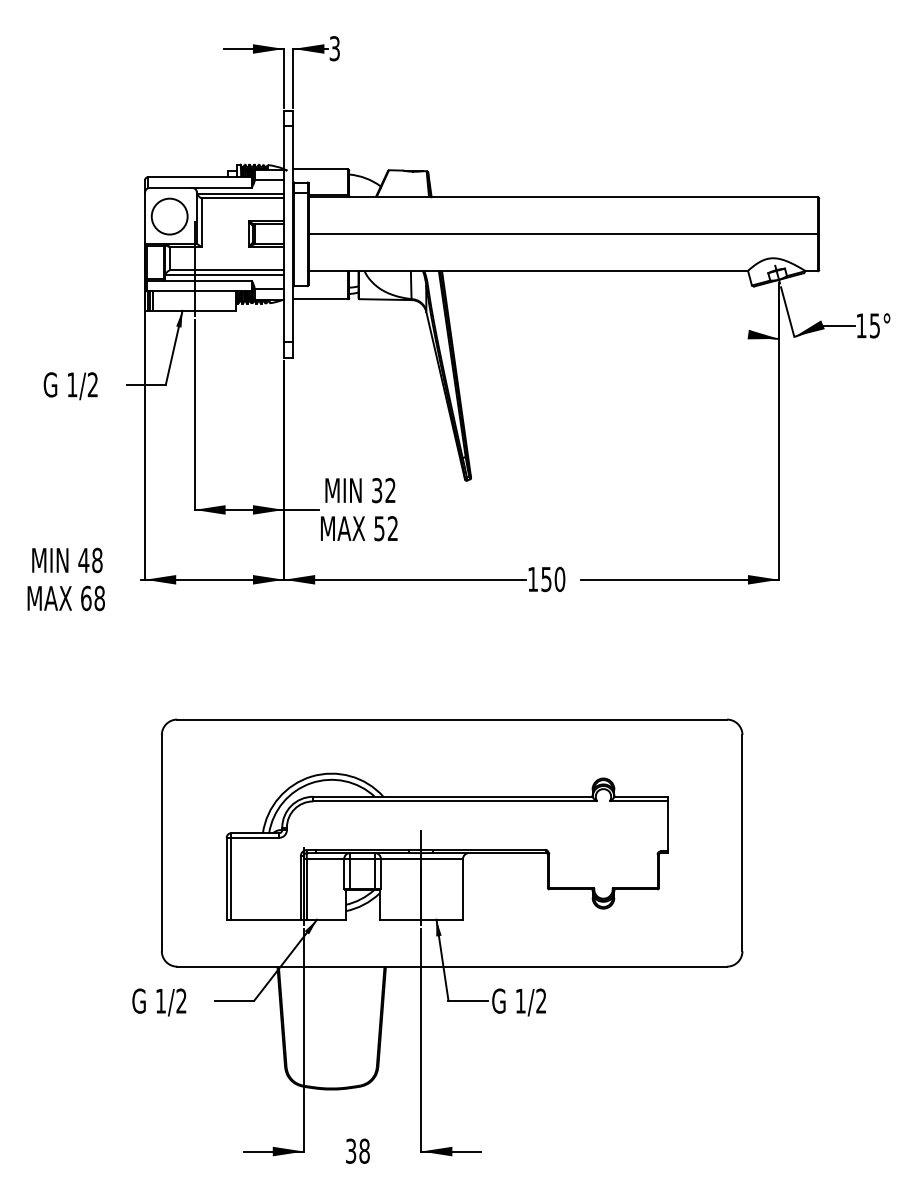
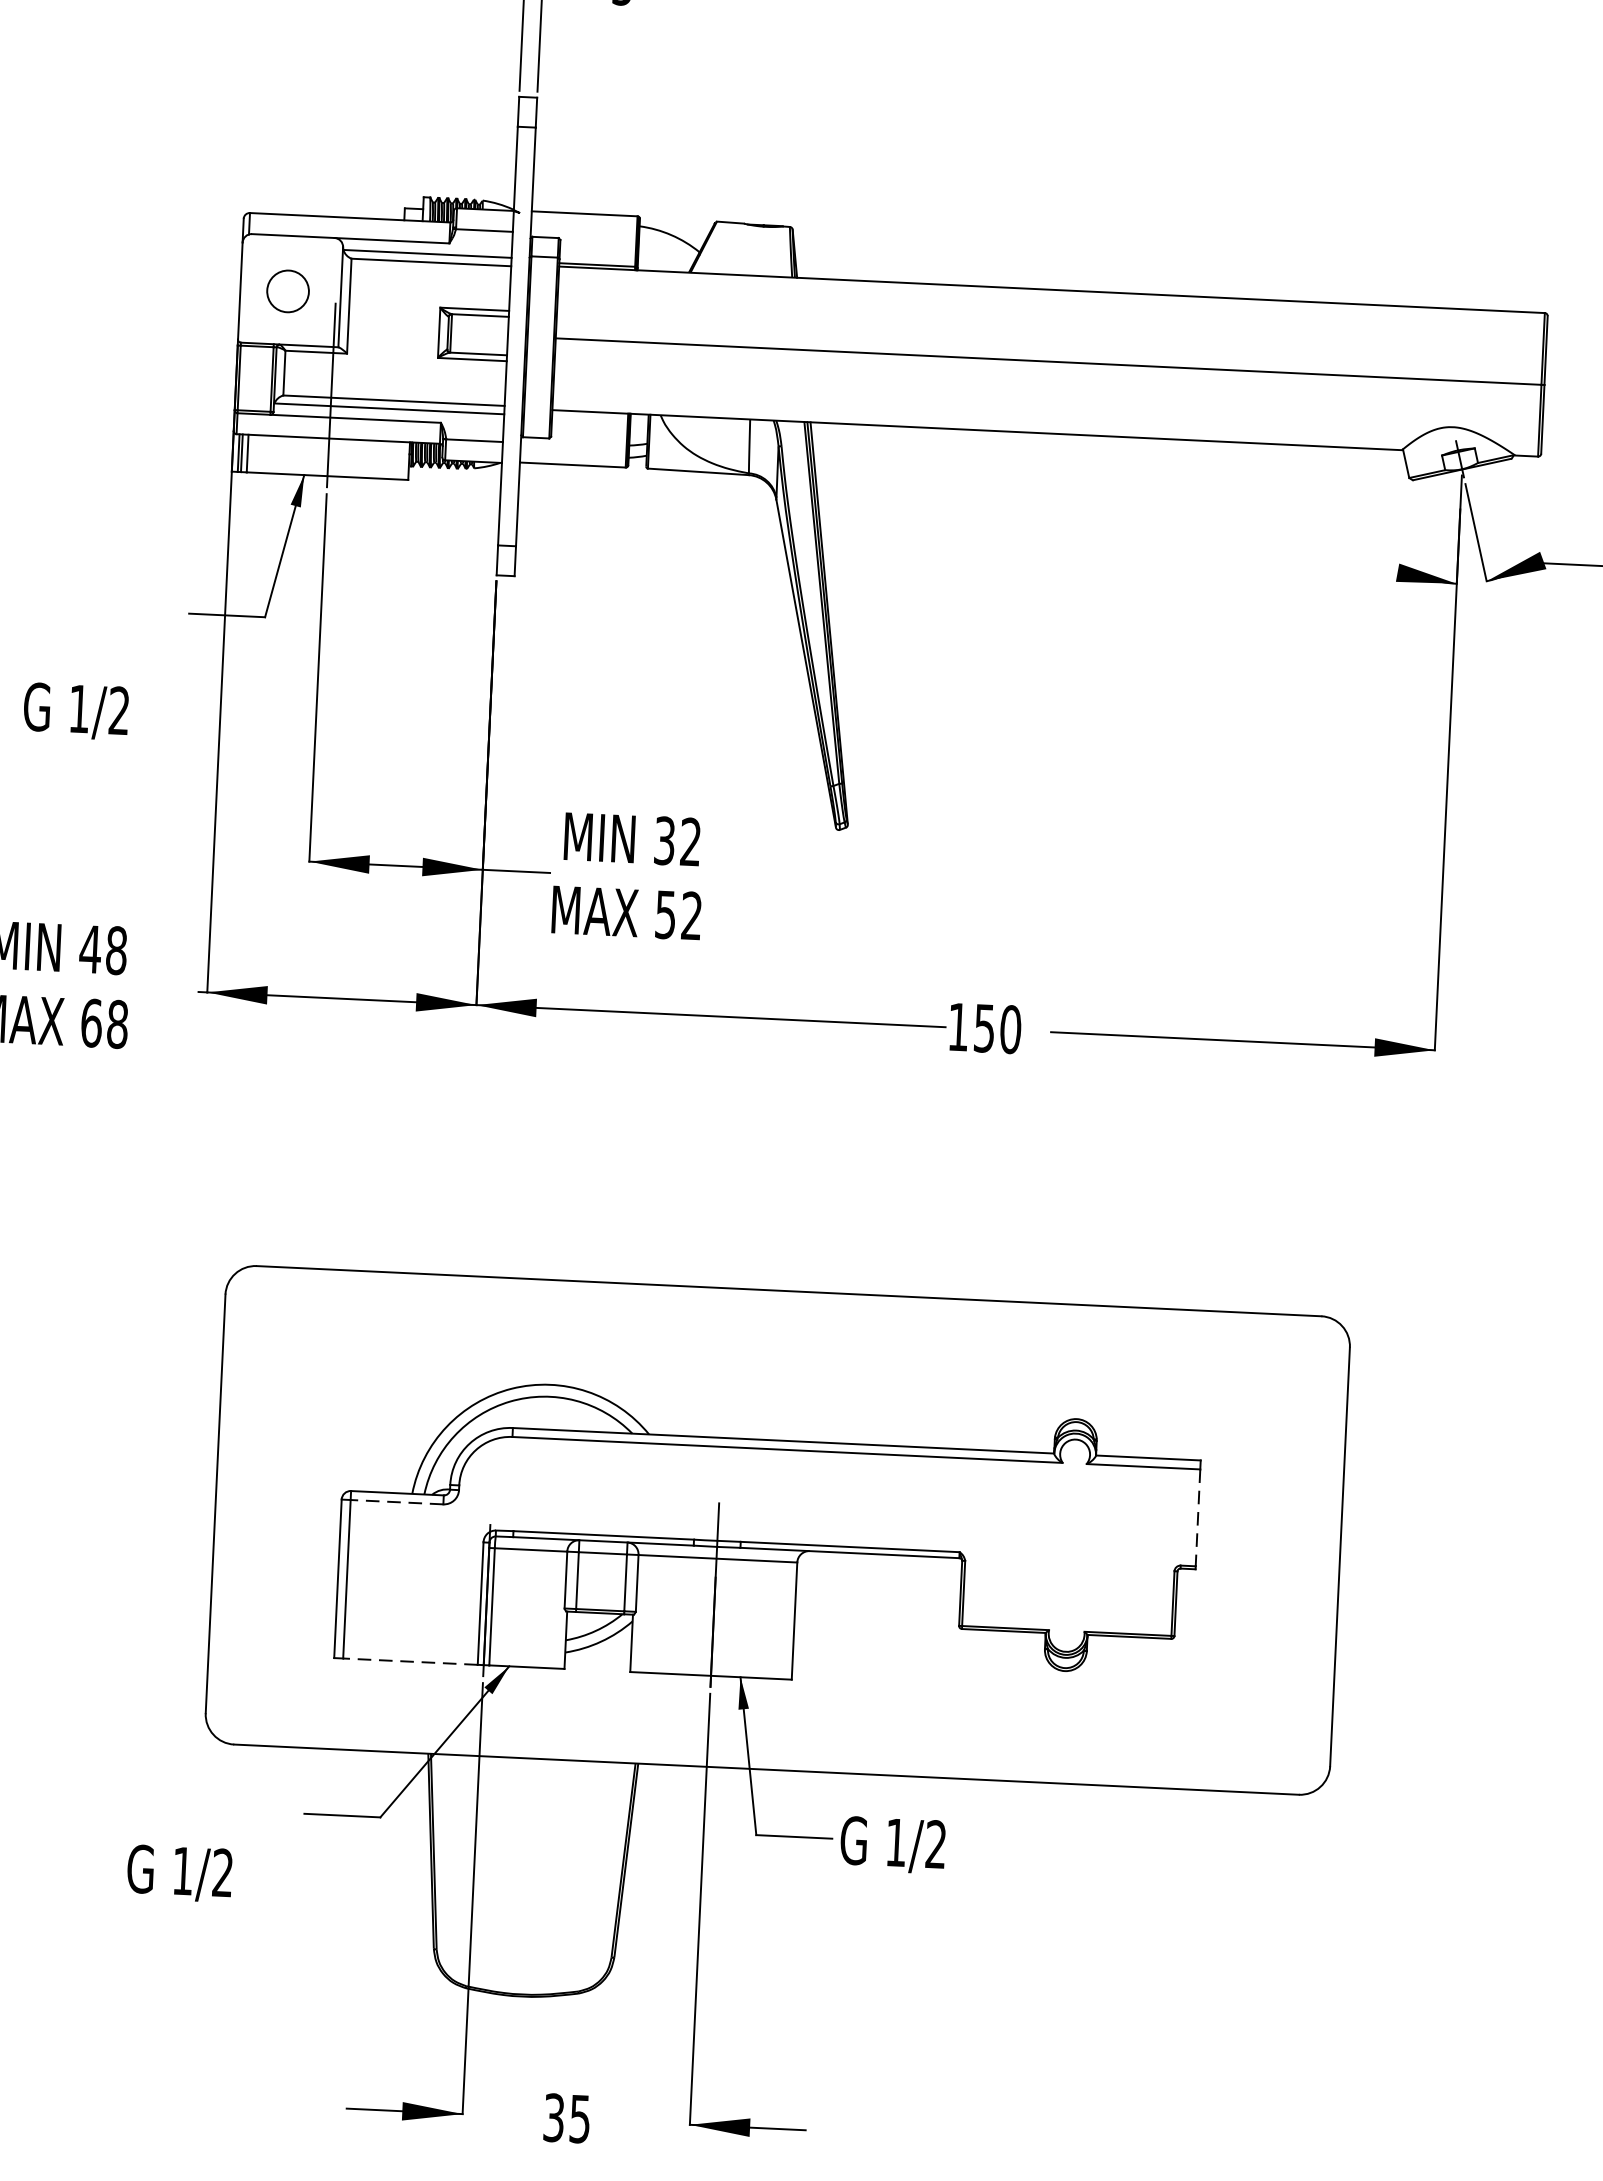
circle: (169, 216) -> (287, 291), size x0.6
text: (70, 386) -> (75, 712), moved
line: (668, 826) -> (1198, 1517), solid -> dashed
line: (255, 837) -> (397, 1501), solid -> dashed
line: (266, 919) -> (411, 1661), solid -> dashed
text: (159, 1002) -> (180, 1873), moved
text: (364, 1150) -> (580, 2117), 38 -> 35

